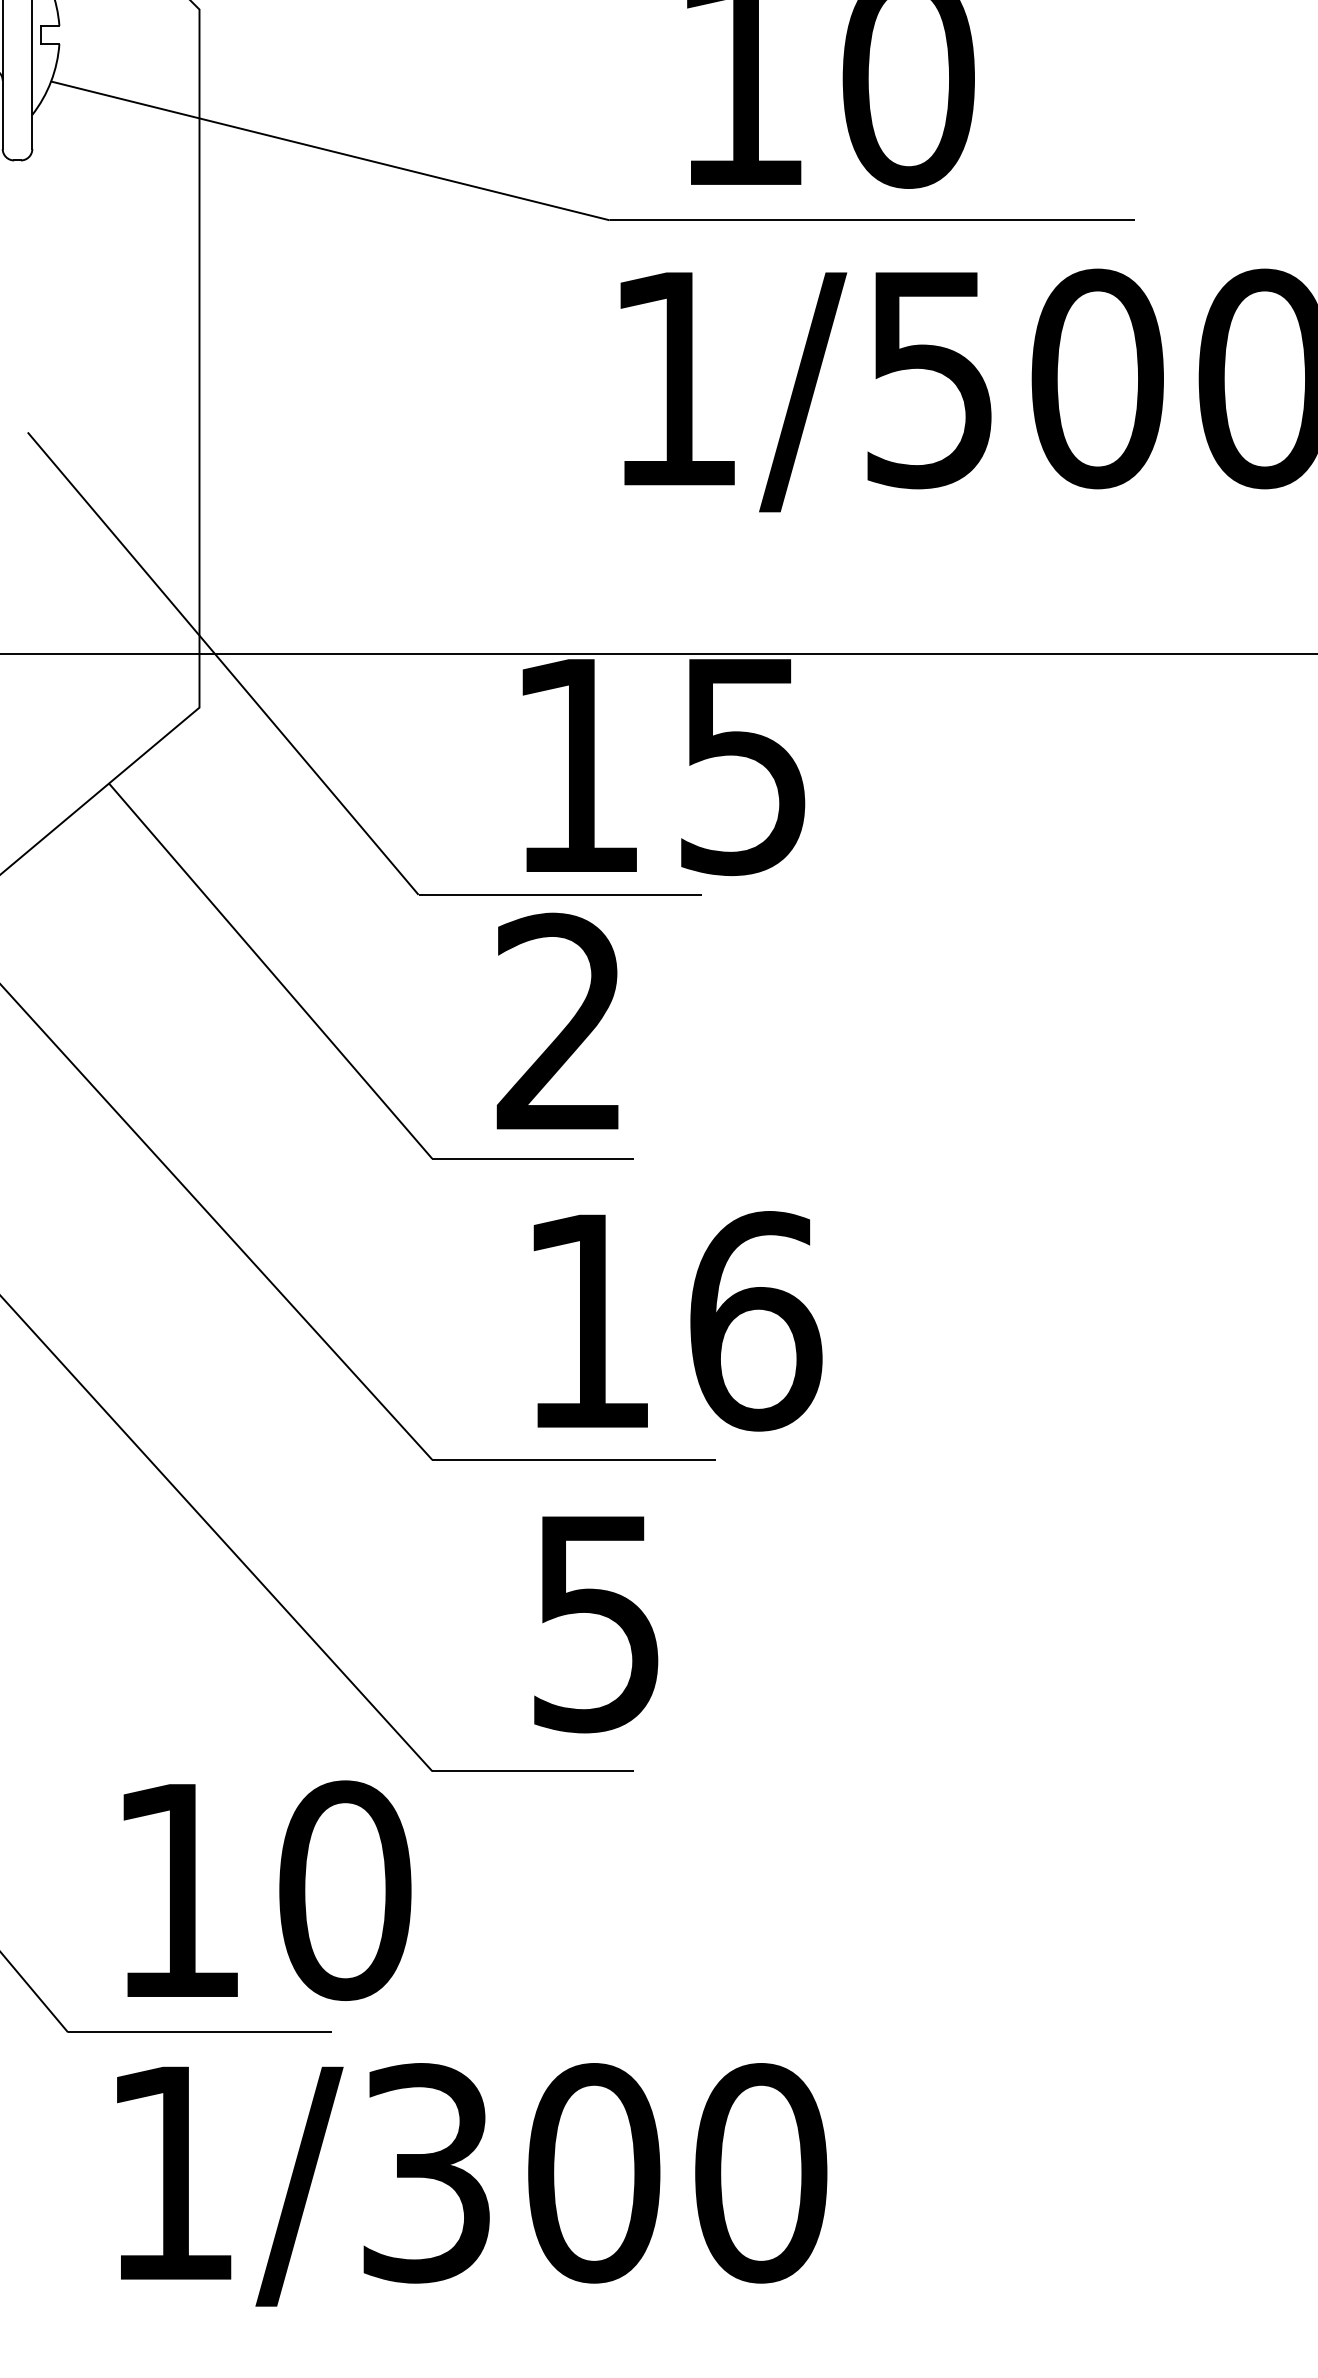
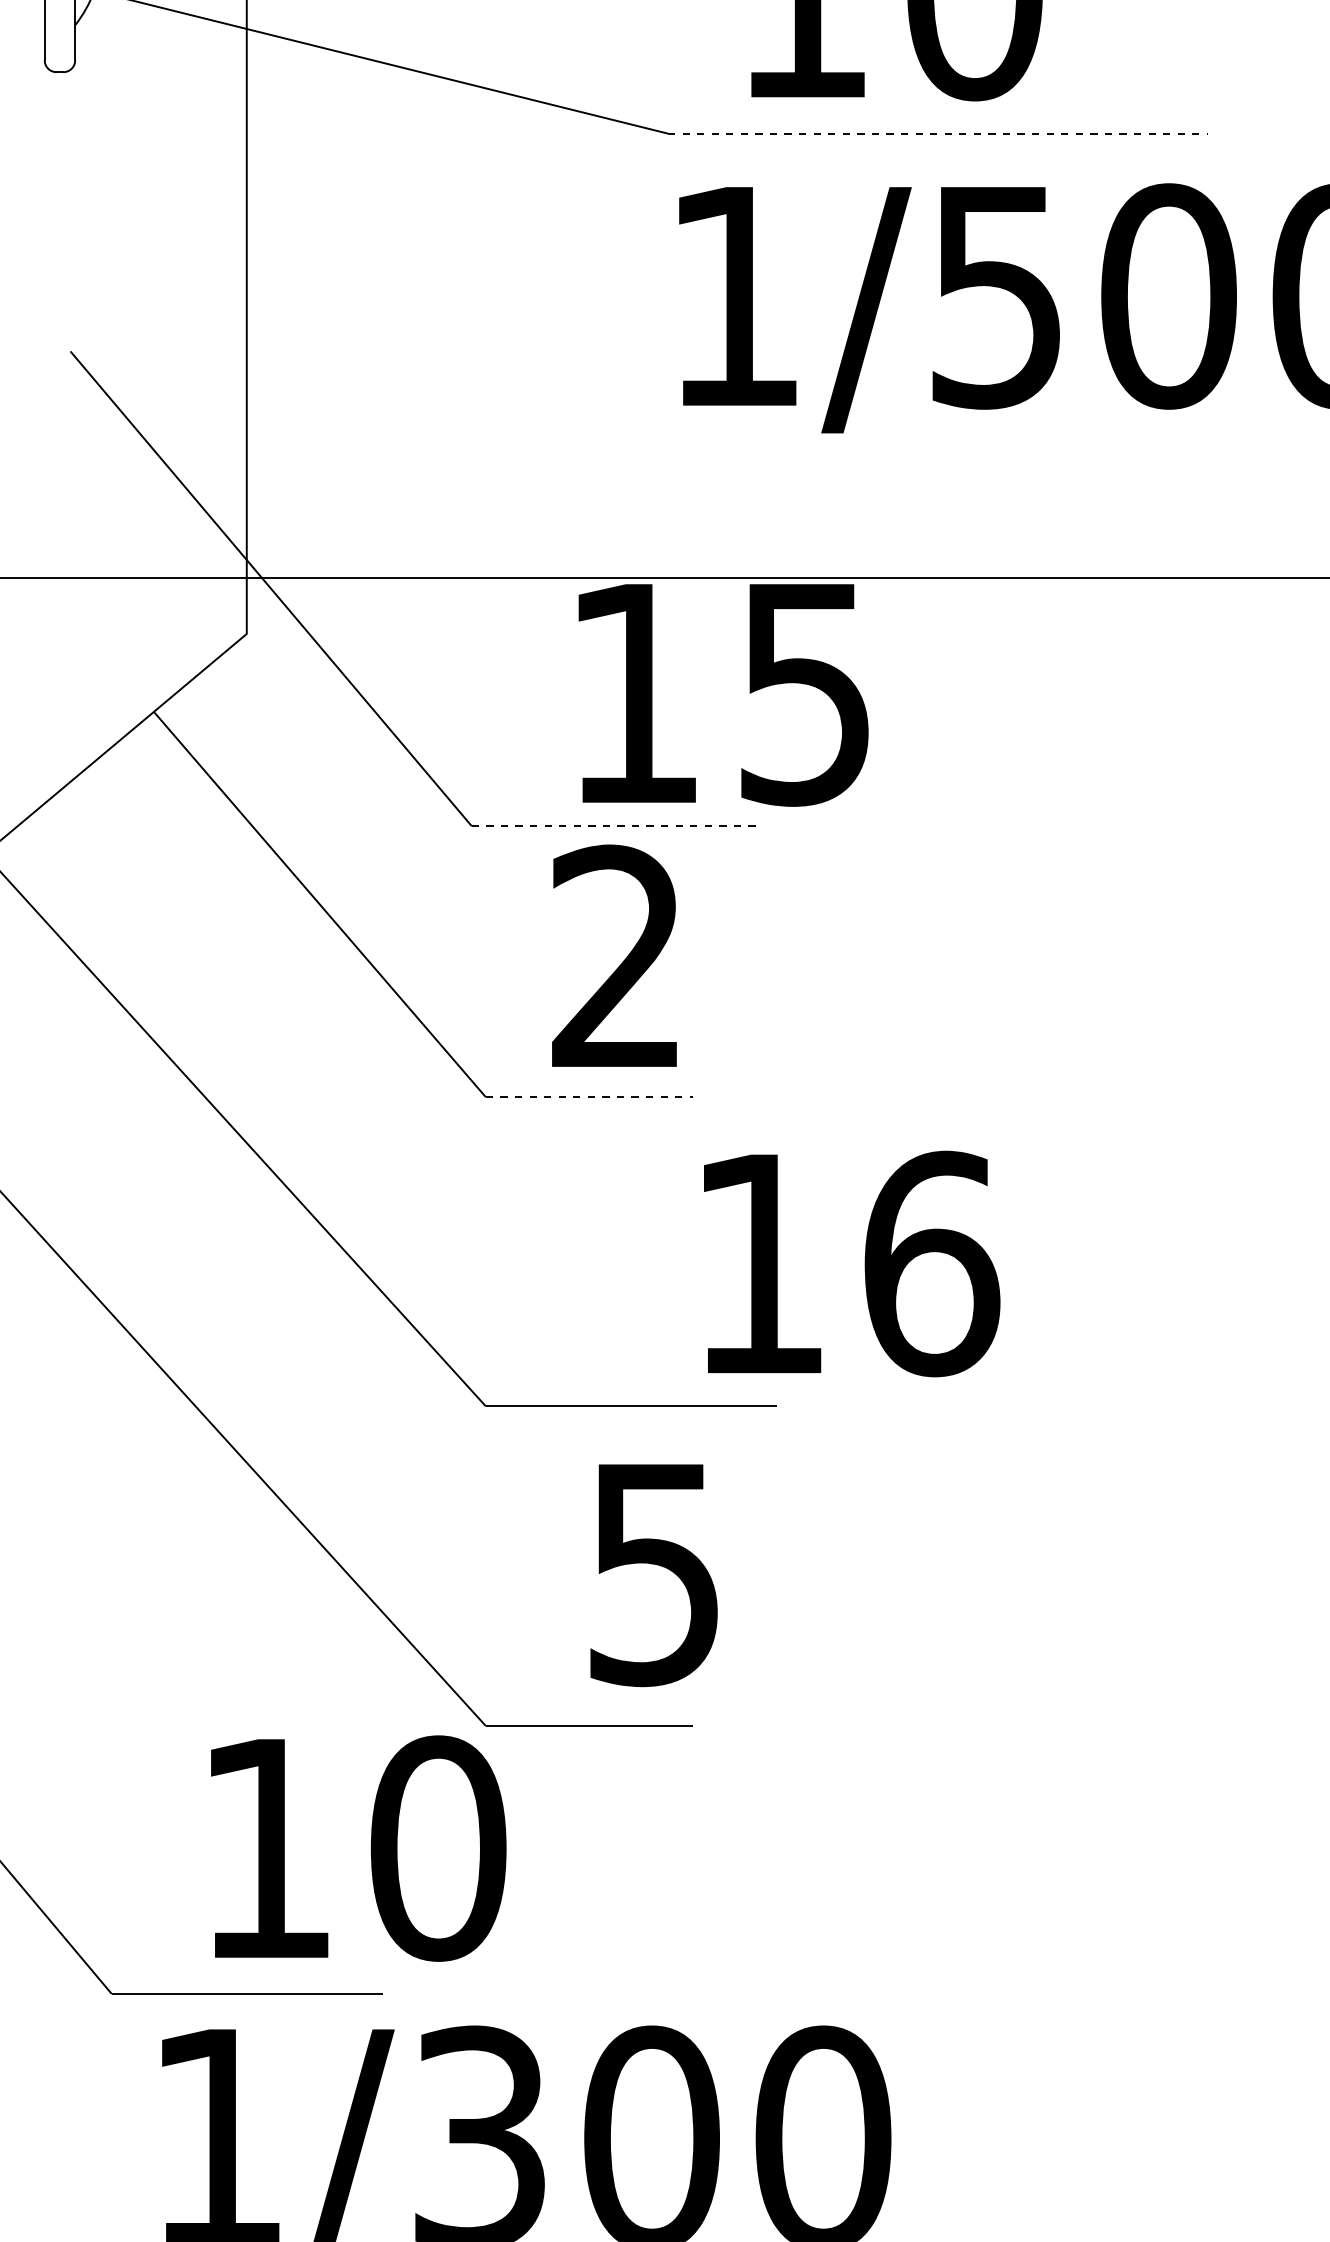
line: (872, 220) -> (937, 133), solid -> dashed
line: (560, 894) -> (617, 825), solid -> dashed
line: (533, 1158) -> (589, 1096), solid -> dashed
text: (677, 1321) -> (851, 1264), moved
text: (267, 1890) -> (358, 1848), moved

